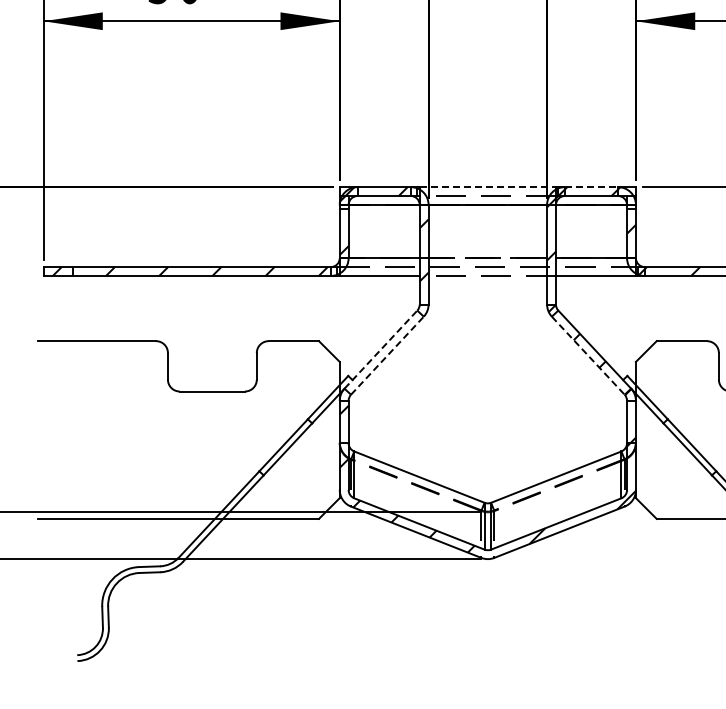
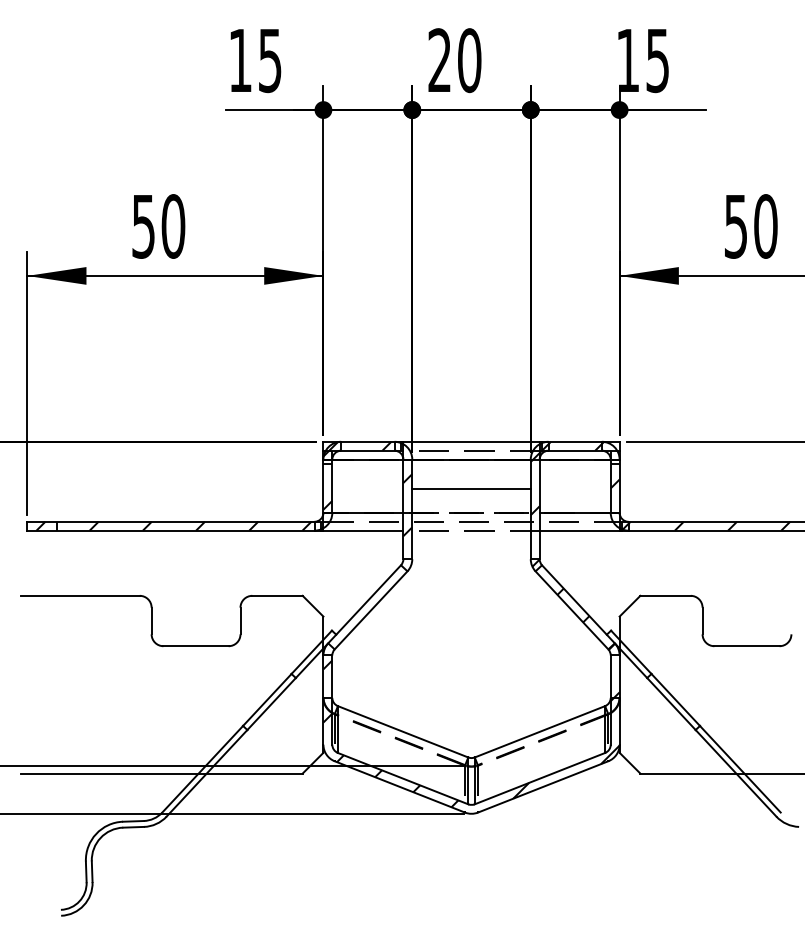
line: (488, 186) -> (472, 441), dashed -> solid
line: (591, 186) -> (575, 441), dashed -> solid
line: (487, 234) -> (471, 489), added
line: (380, 348) -> (364, 603), dashed -> solid
line: (387, 355) -> (371, 610), dashed -> solid
line: (588, 355) -> (572, 610), dashed -> solid

